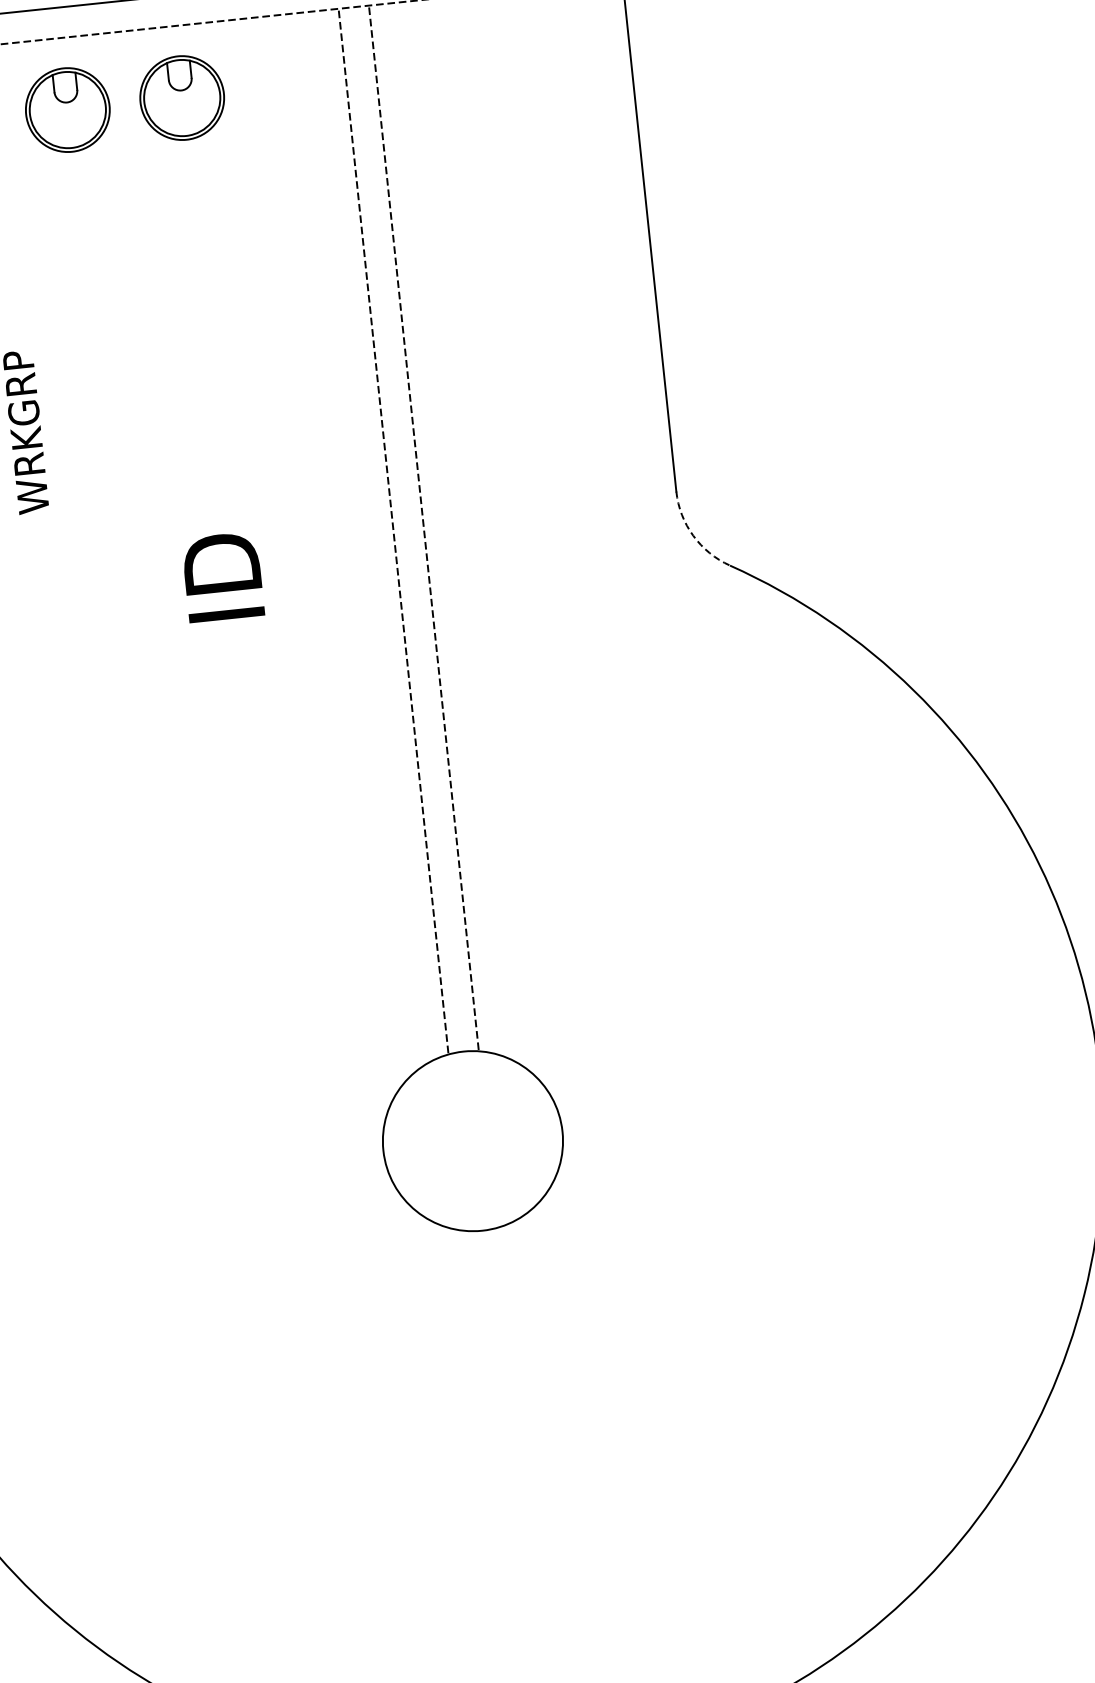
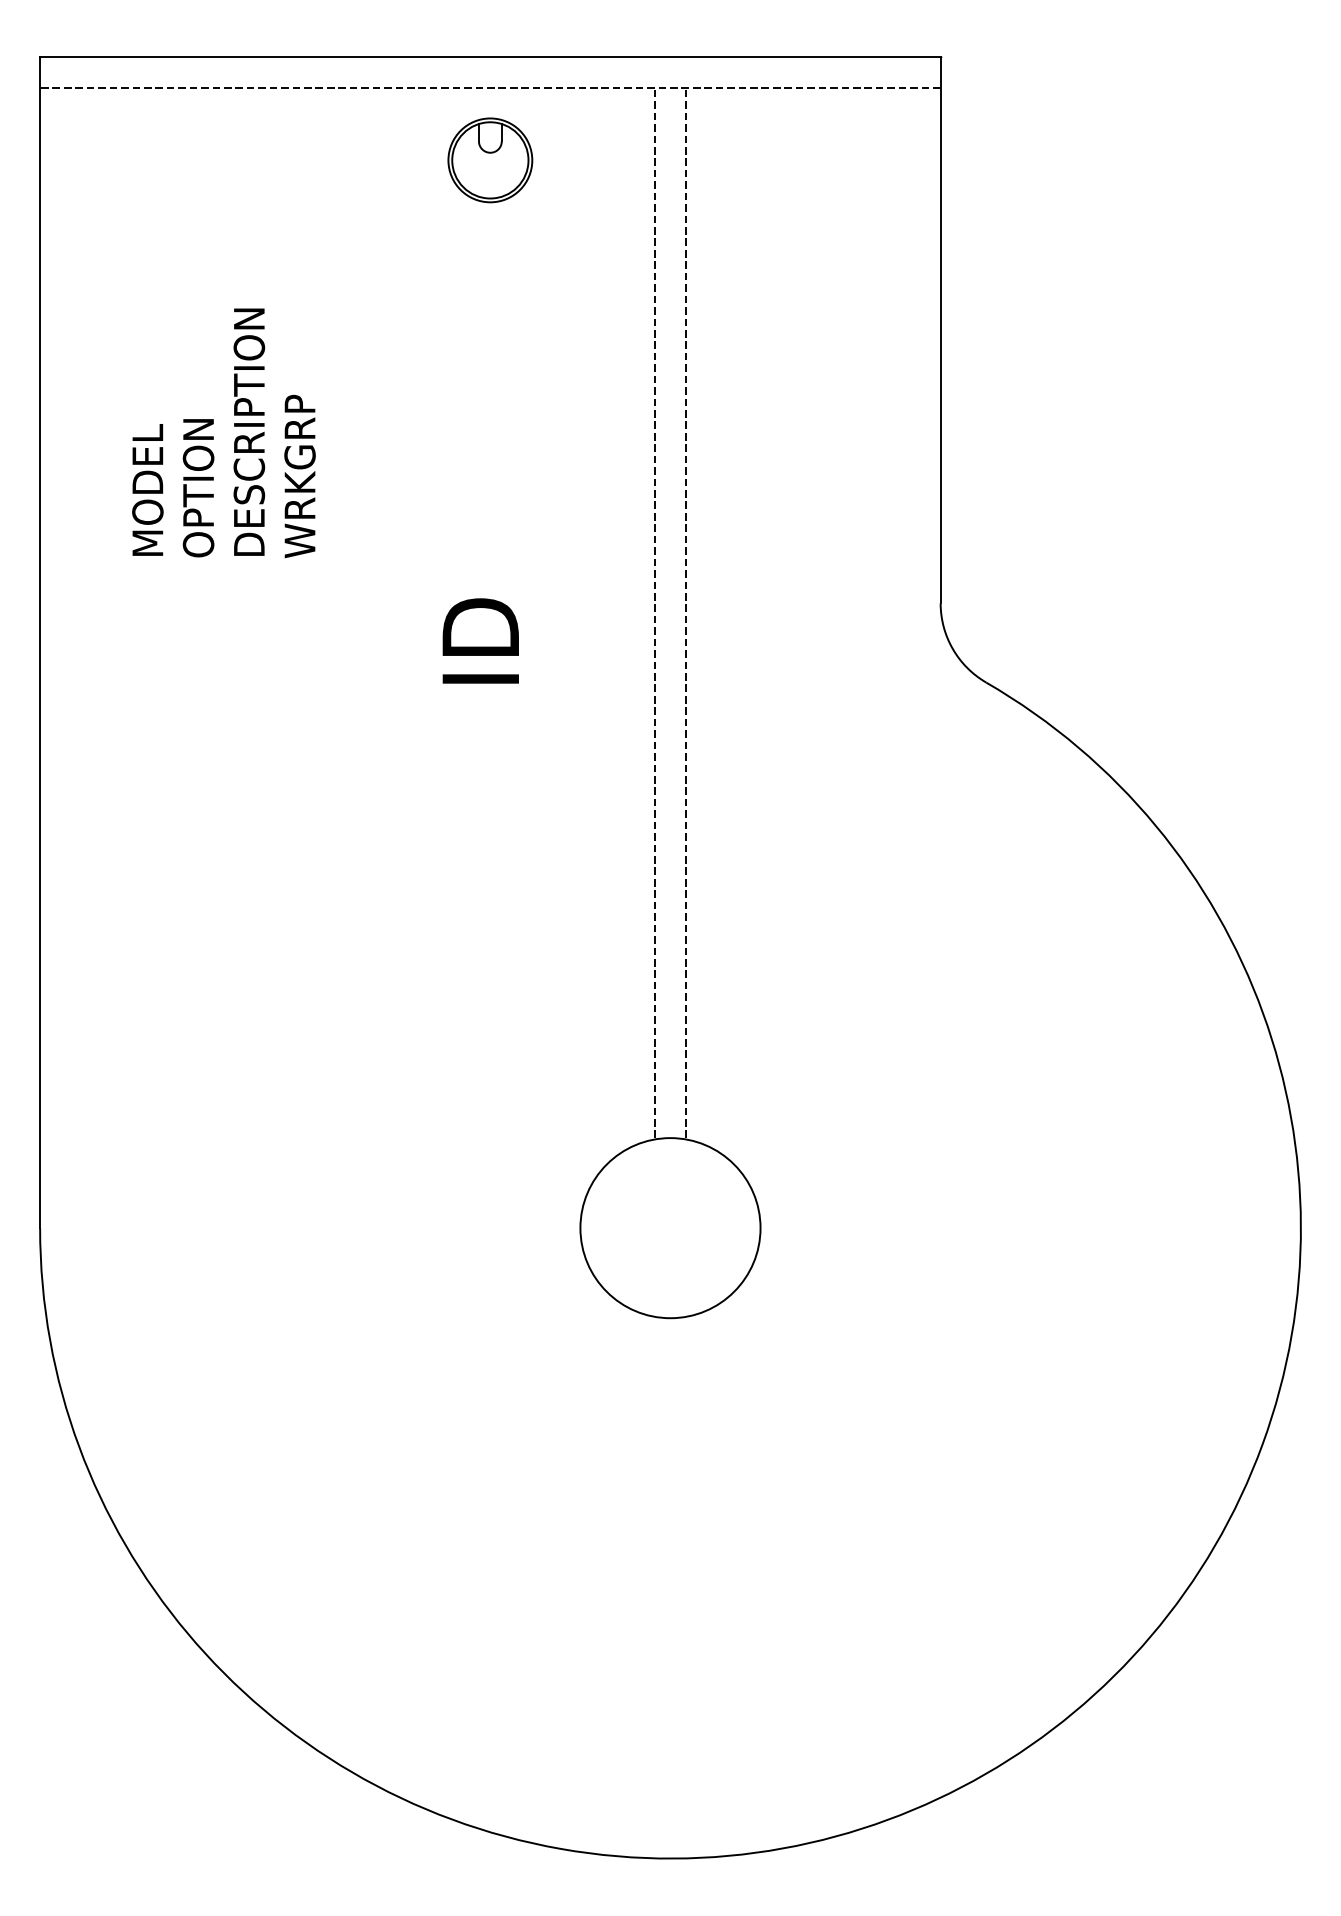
part: (68, 110) -> (375, 160), removed
arc: (692, 536) -> (952, 649), dashed -> solid

